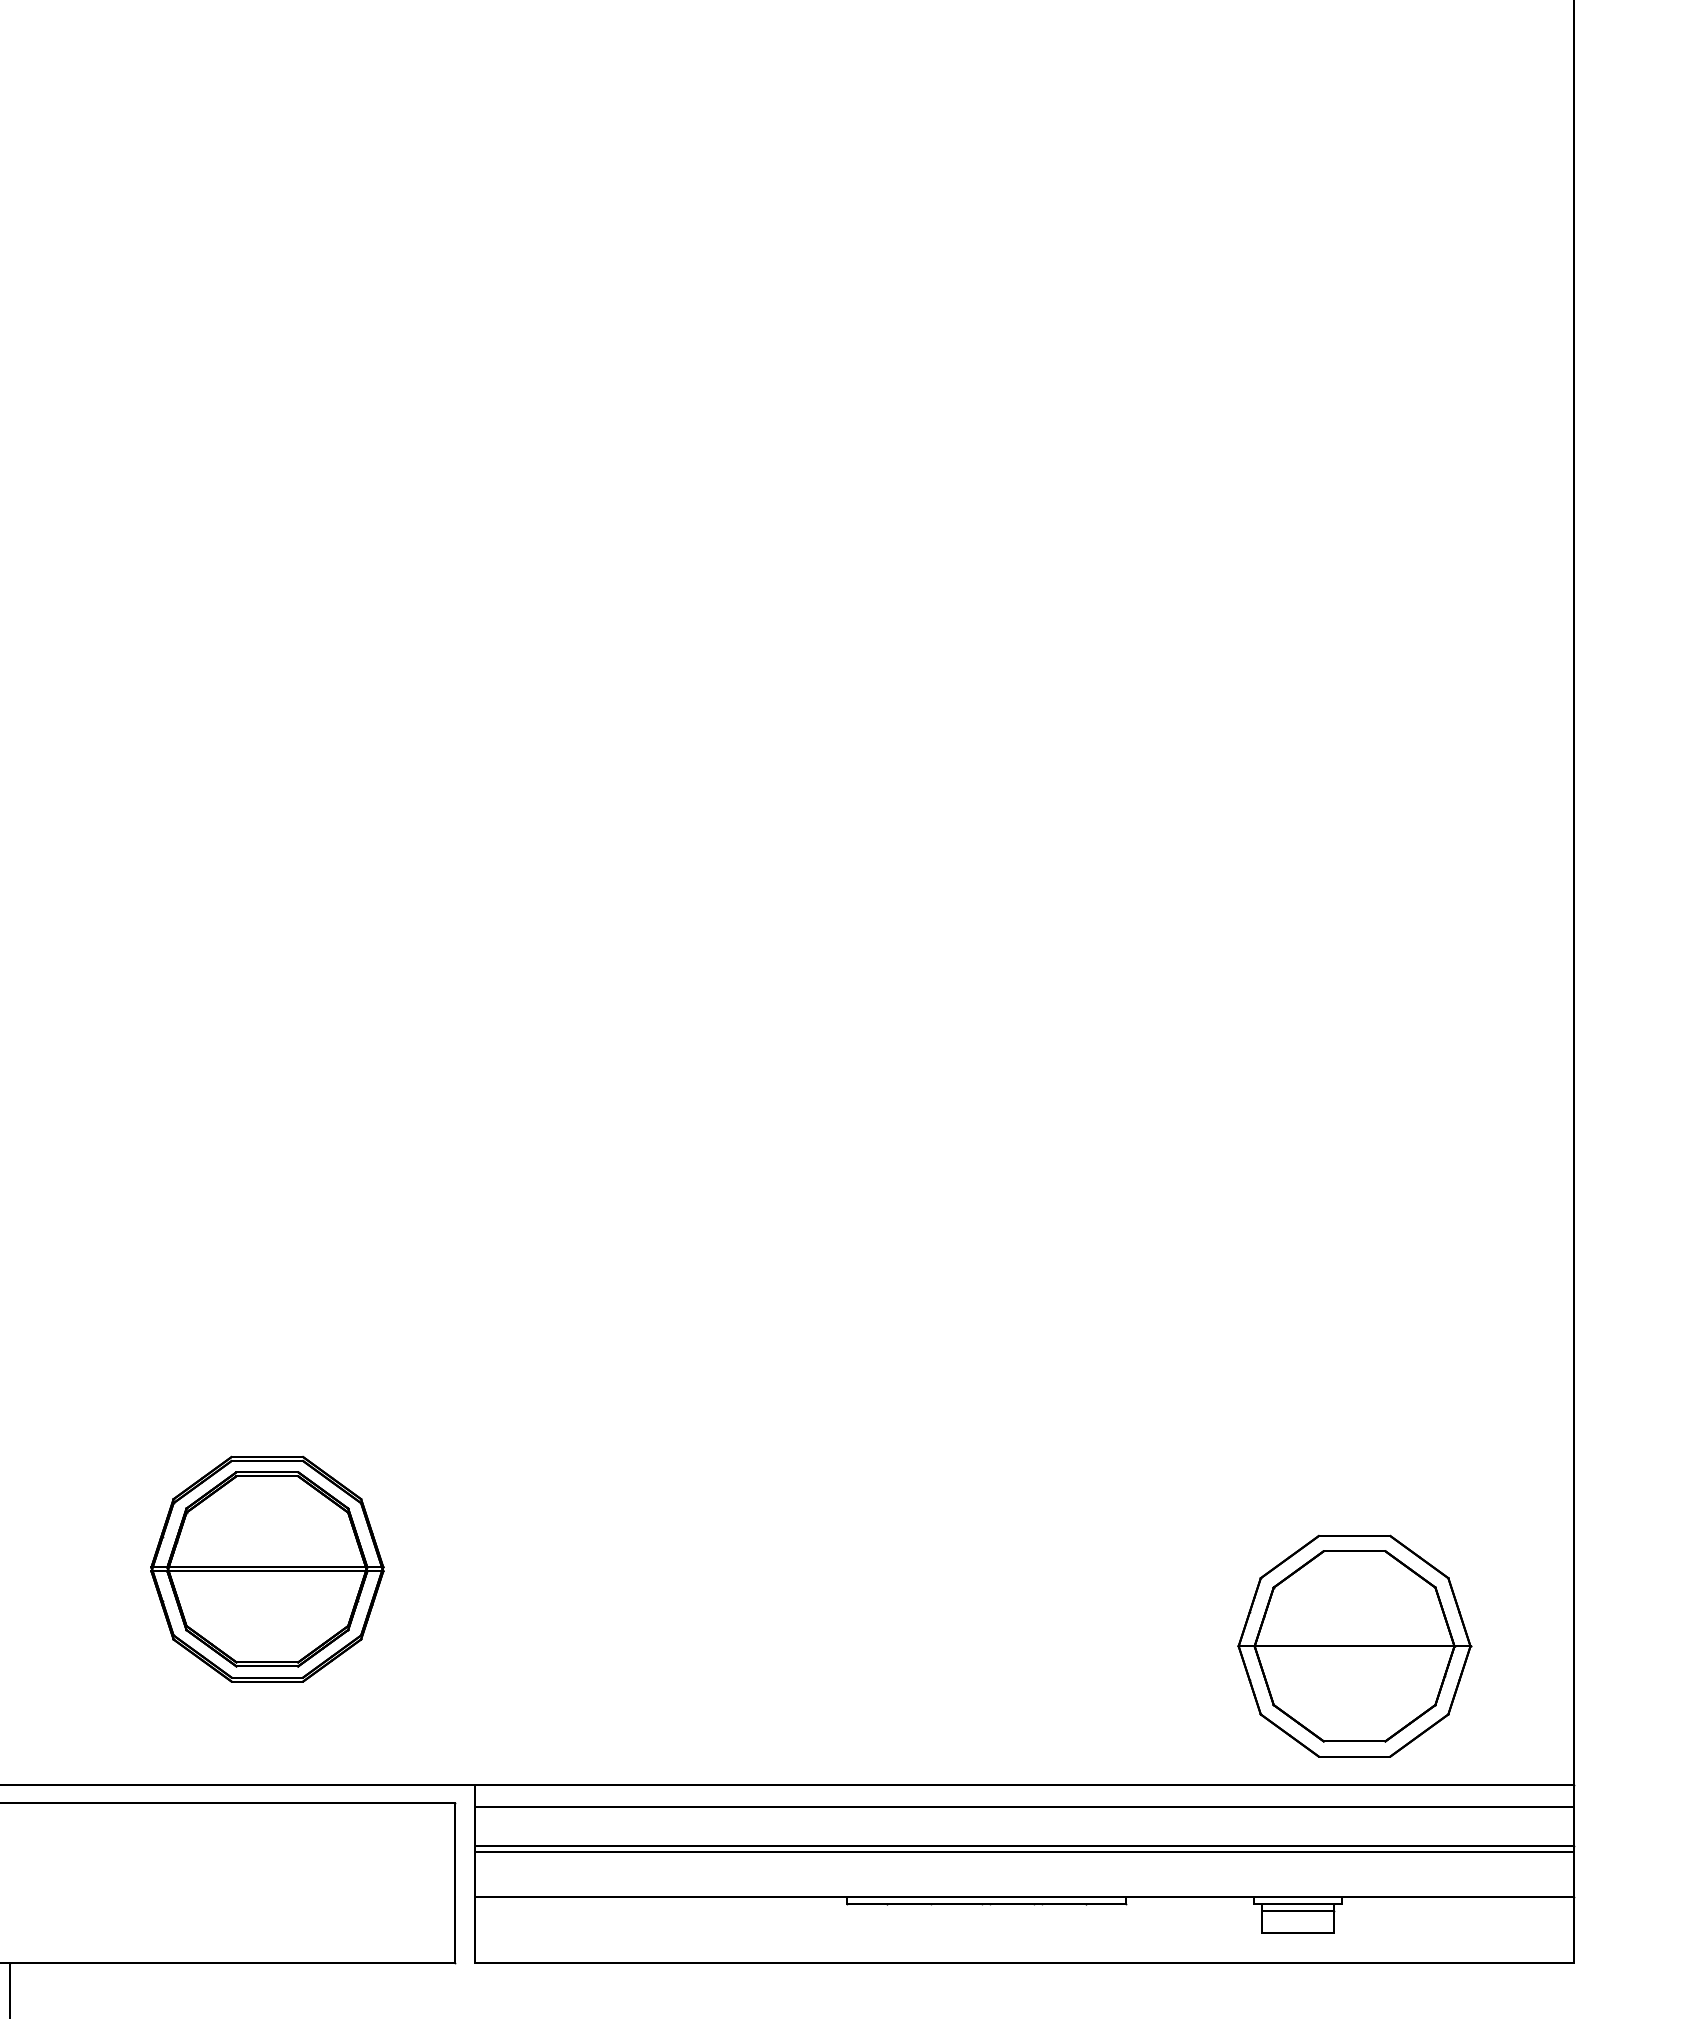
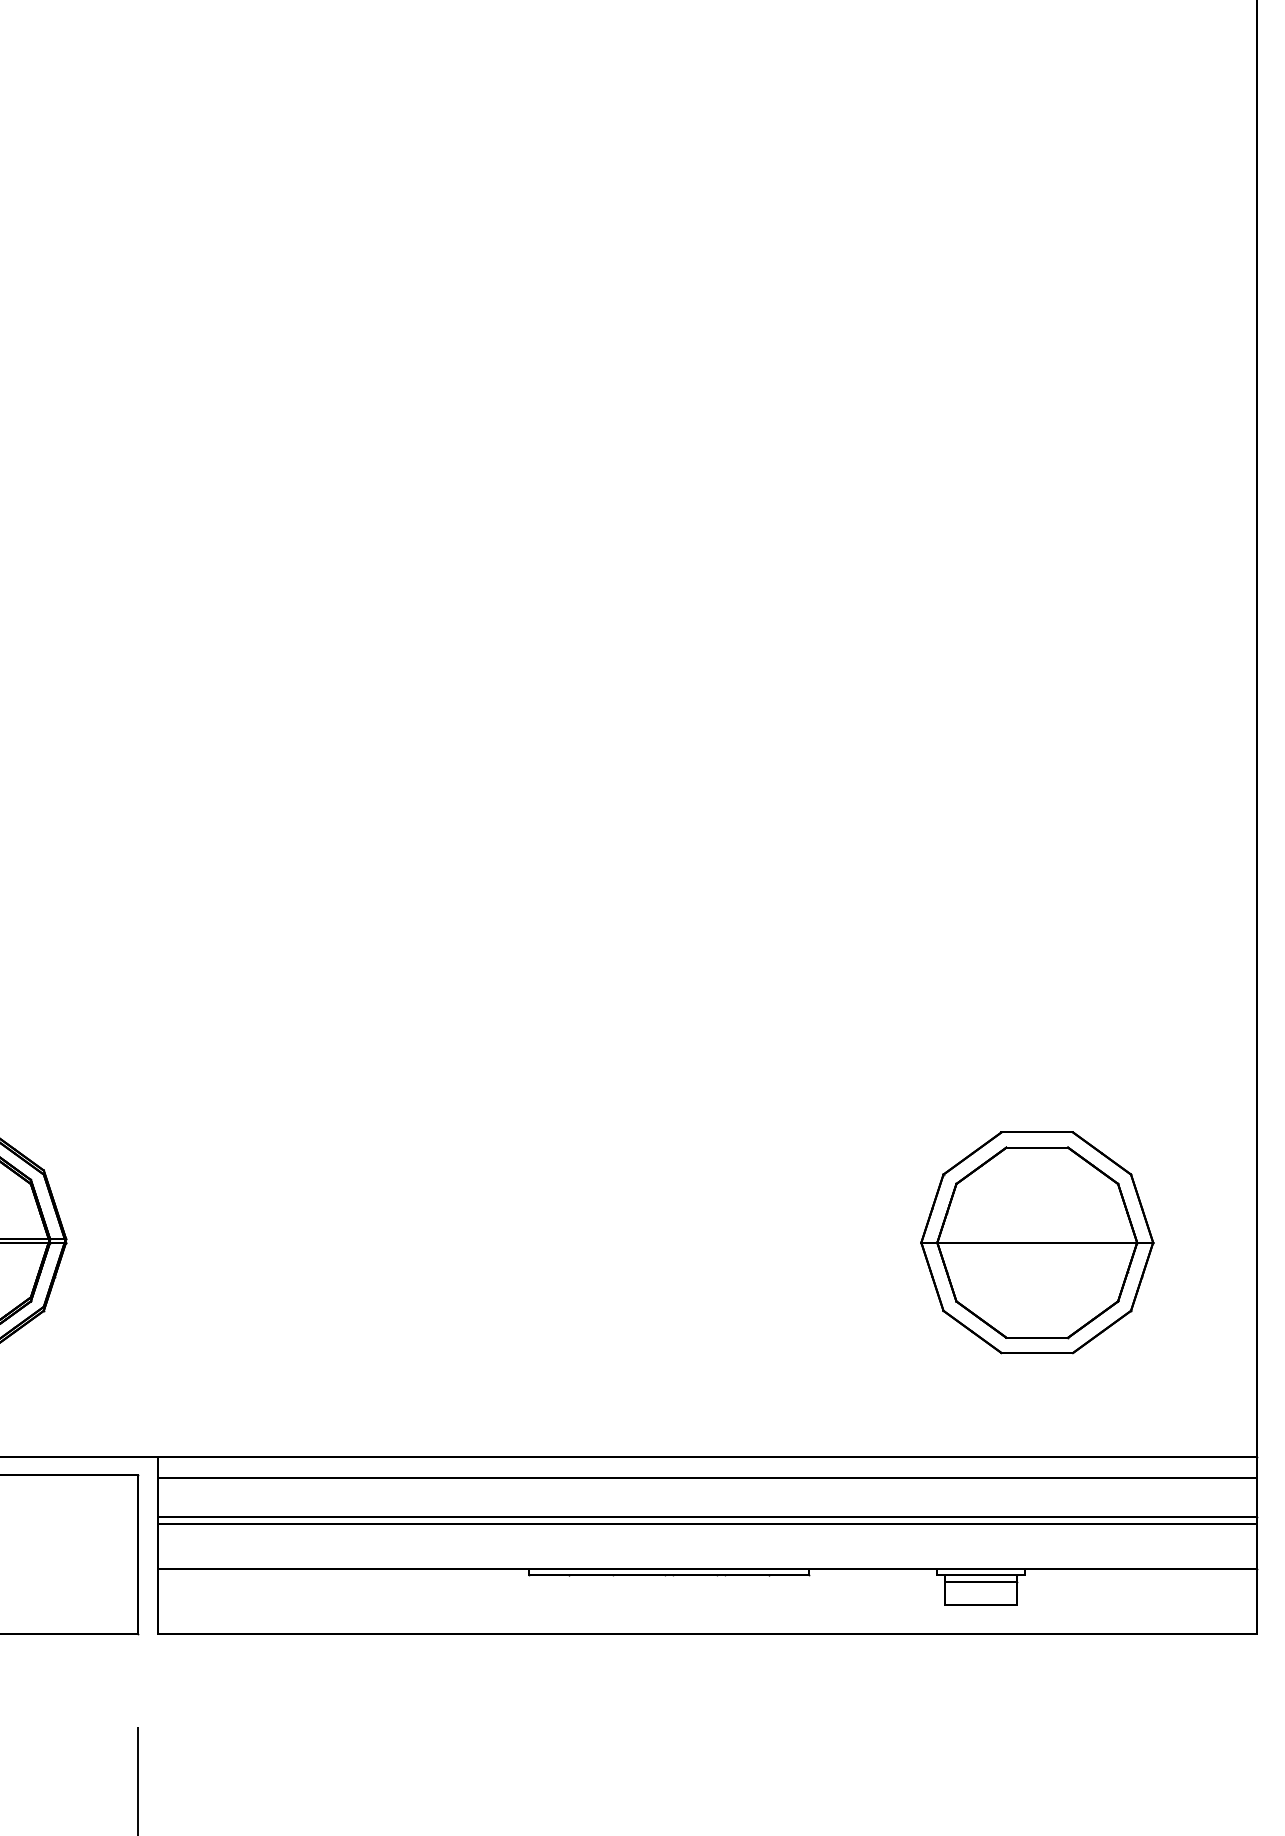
part: (1354, 1645) -> (1037, 1241), moved

